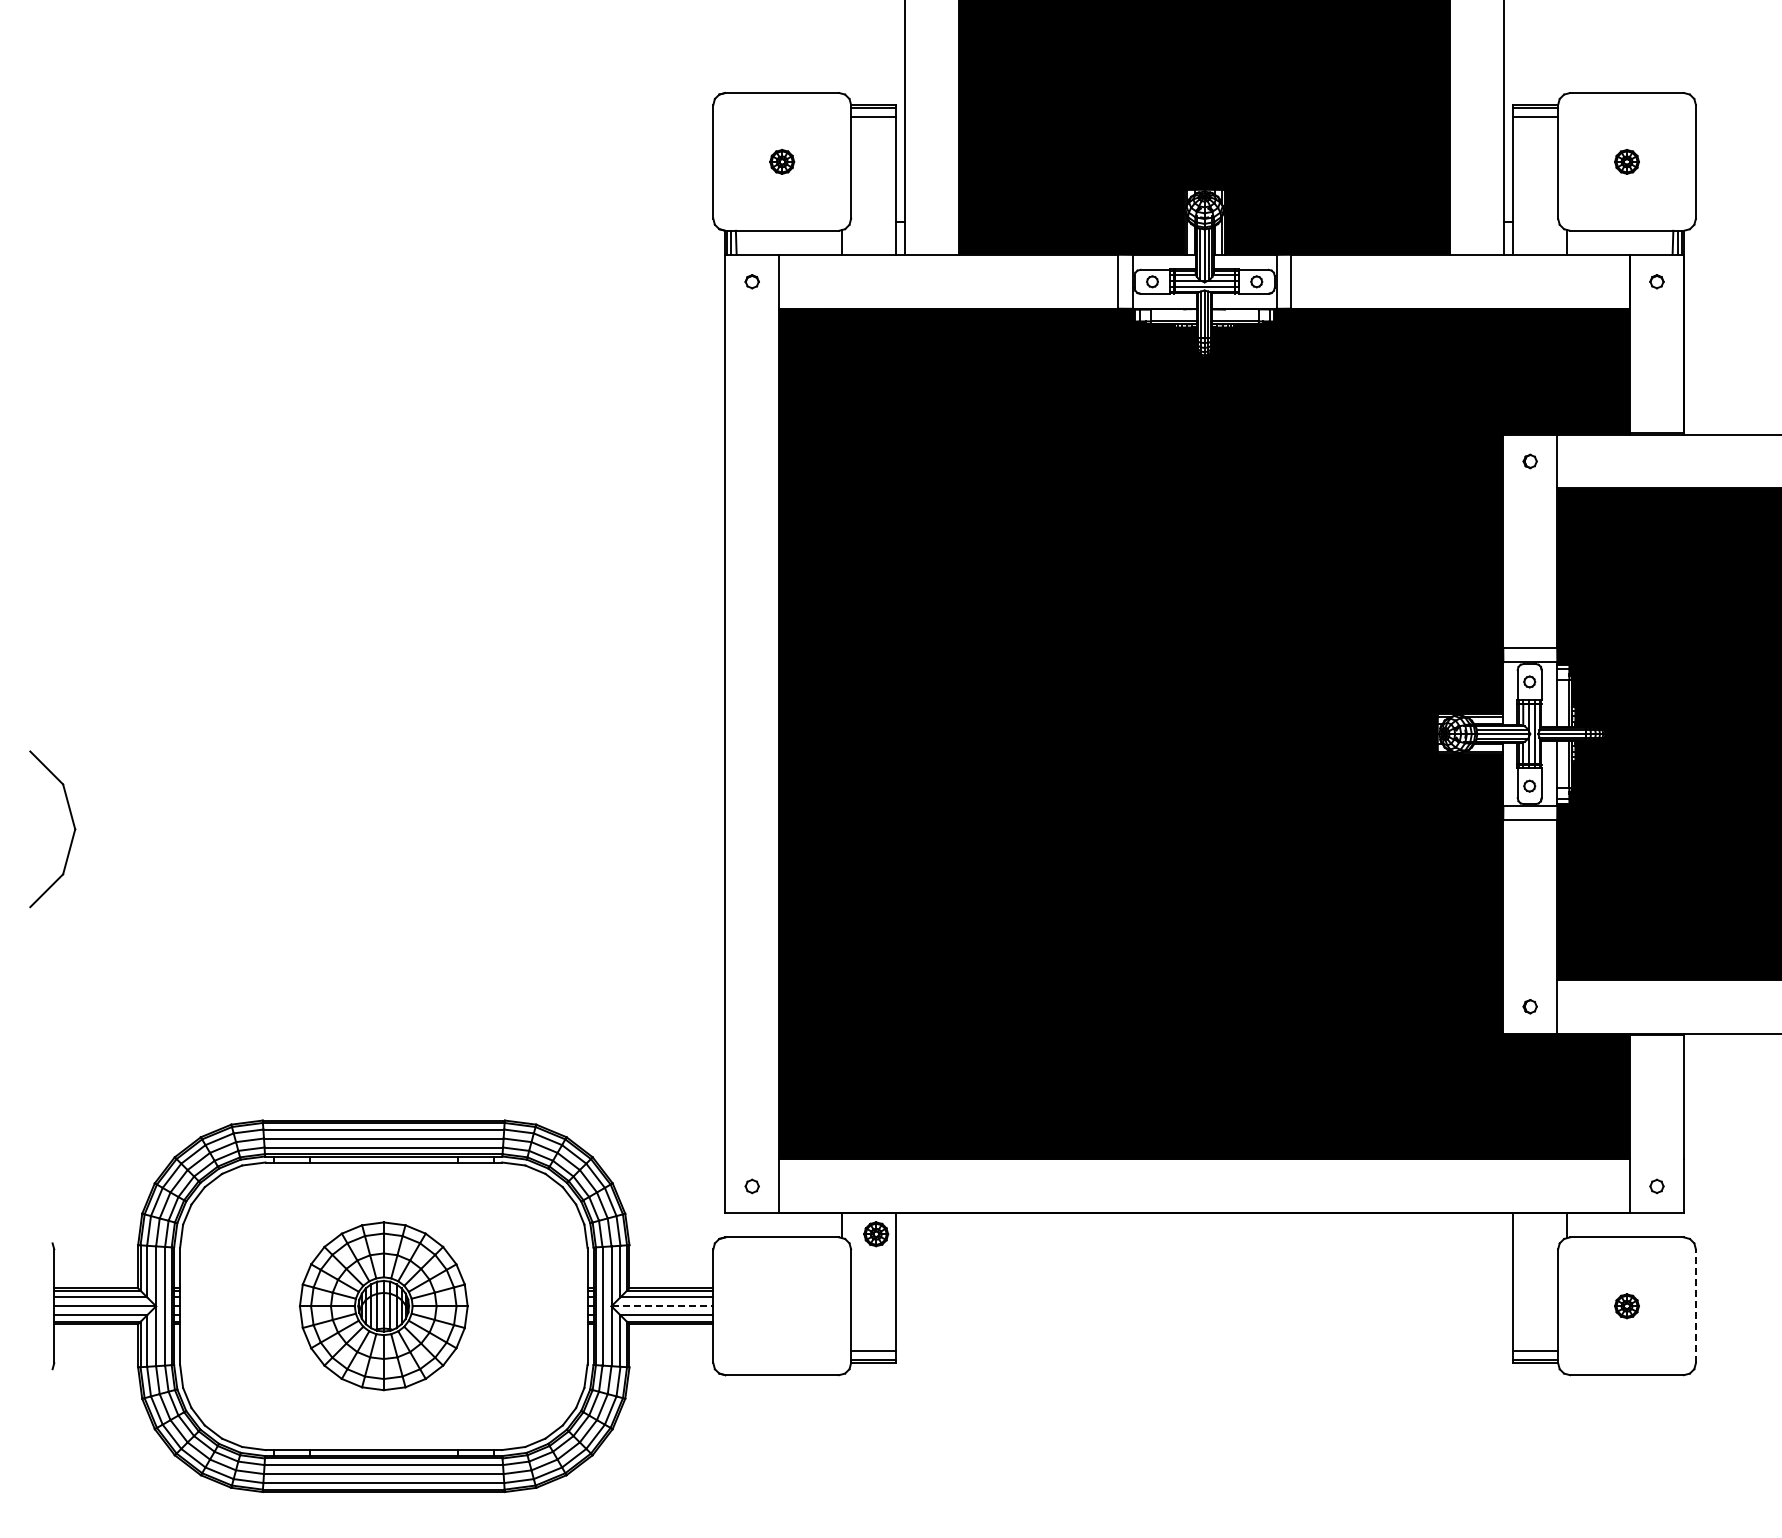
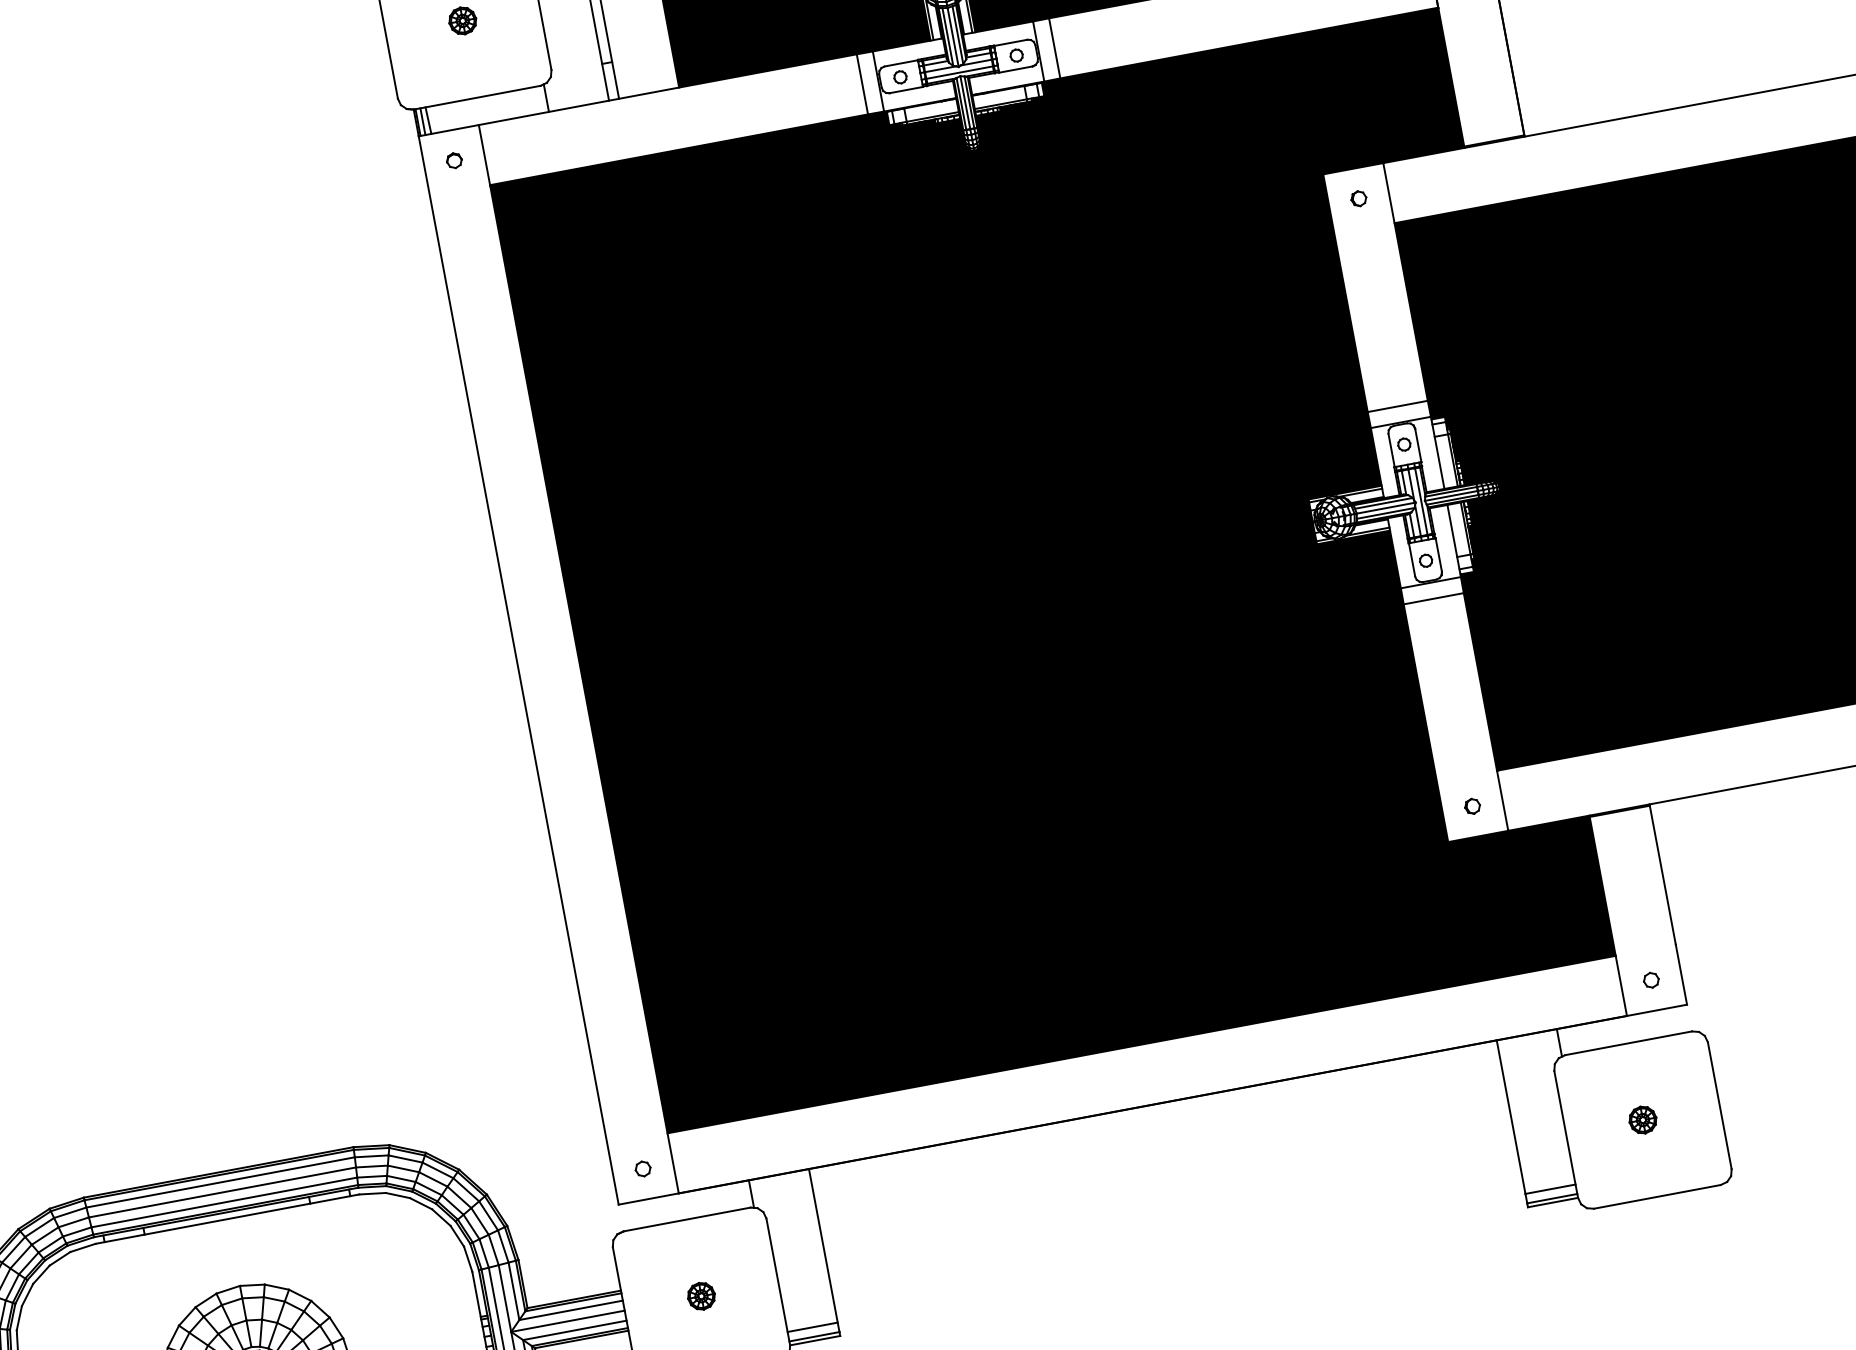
part: (876, 1234) -> (701, 1296), moved
line: (662, 1306) -> (568, 1321), dashed -> solid
line: (1695, 1306) -> (1719, 1106), dashed -> solid

